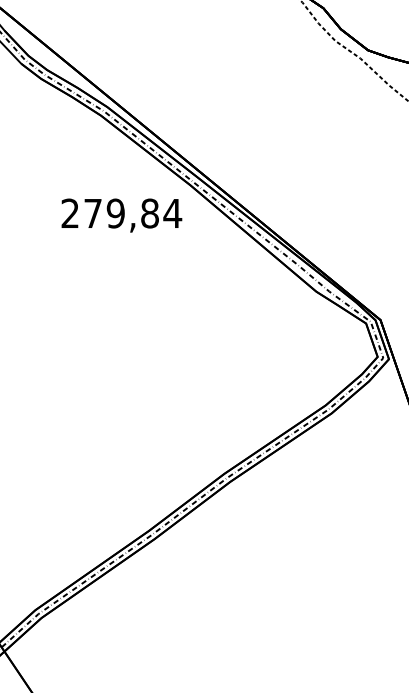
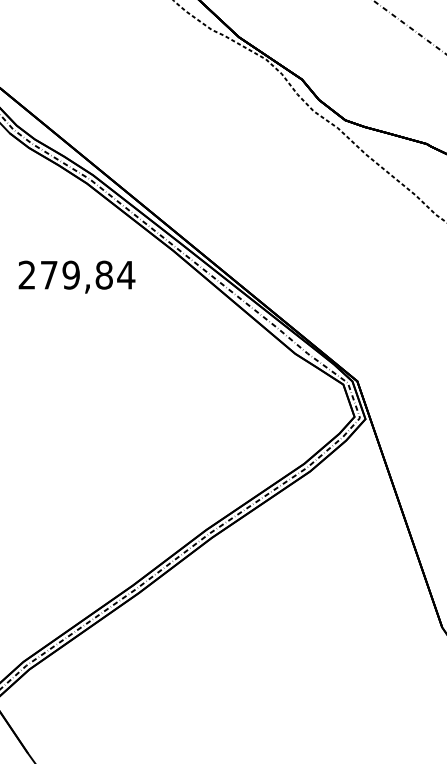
text: (121, 214) -> (76, 276), moved

